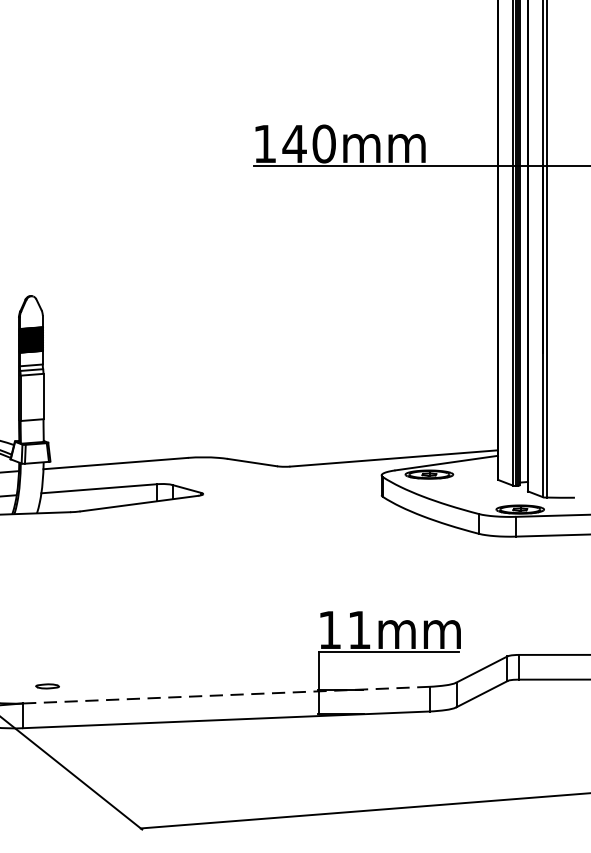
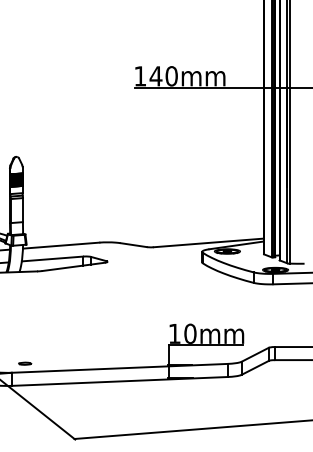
text: (359, 629) -> (190, 333), 11mm -> 10mm
line: (225, 695) -> (119, 368), dashed -> solid

